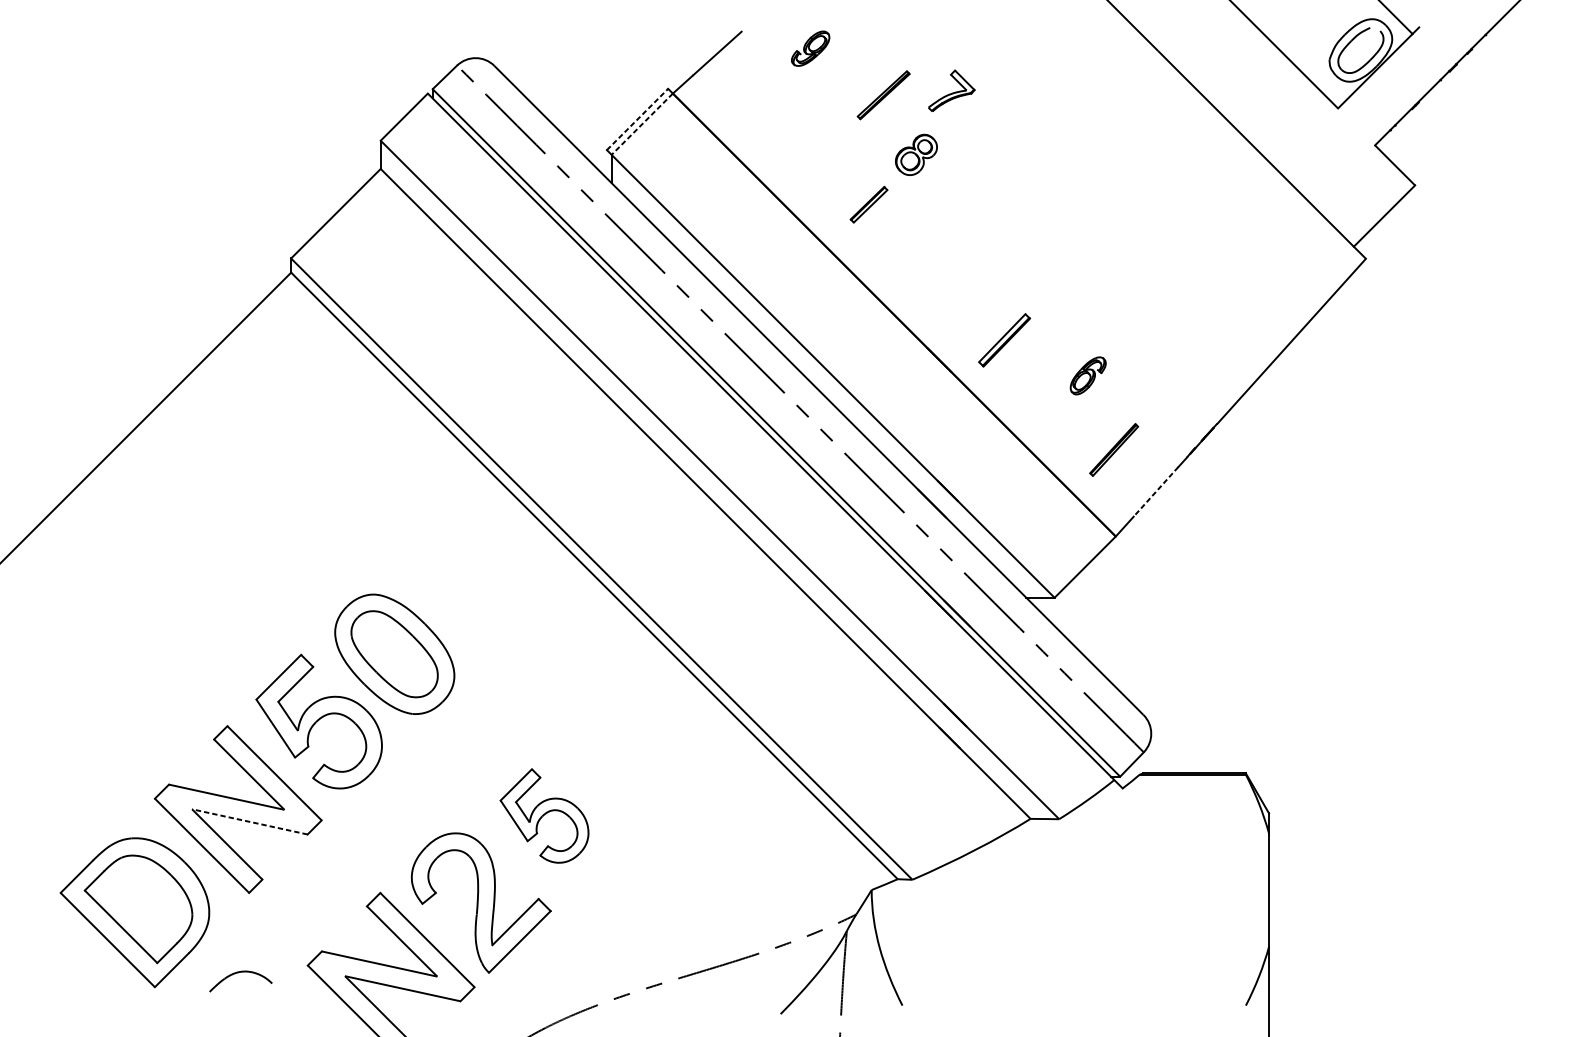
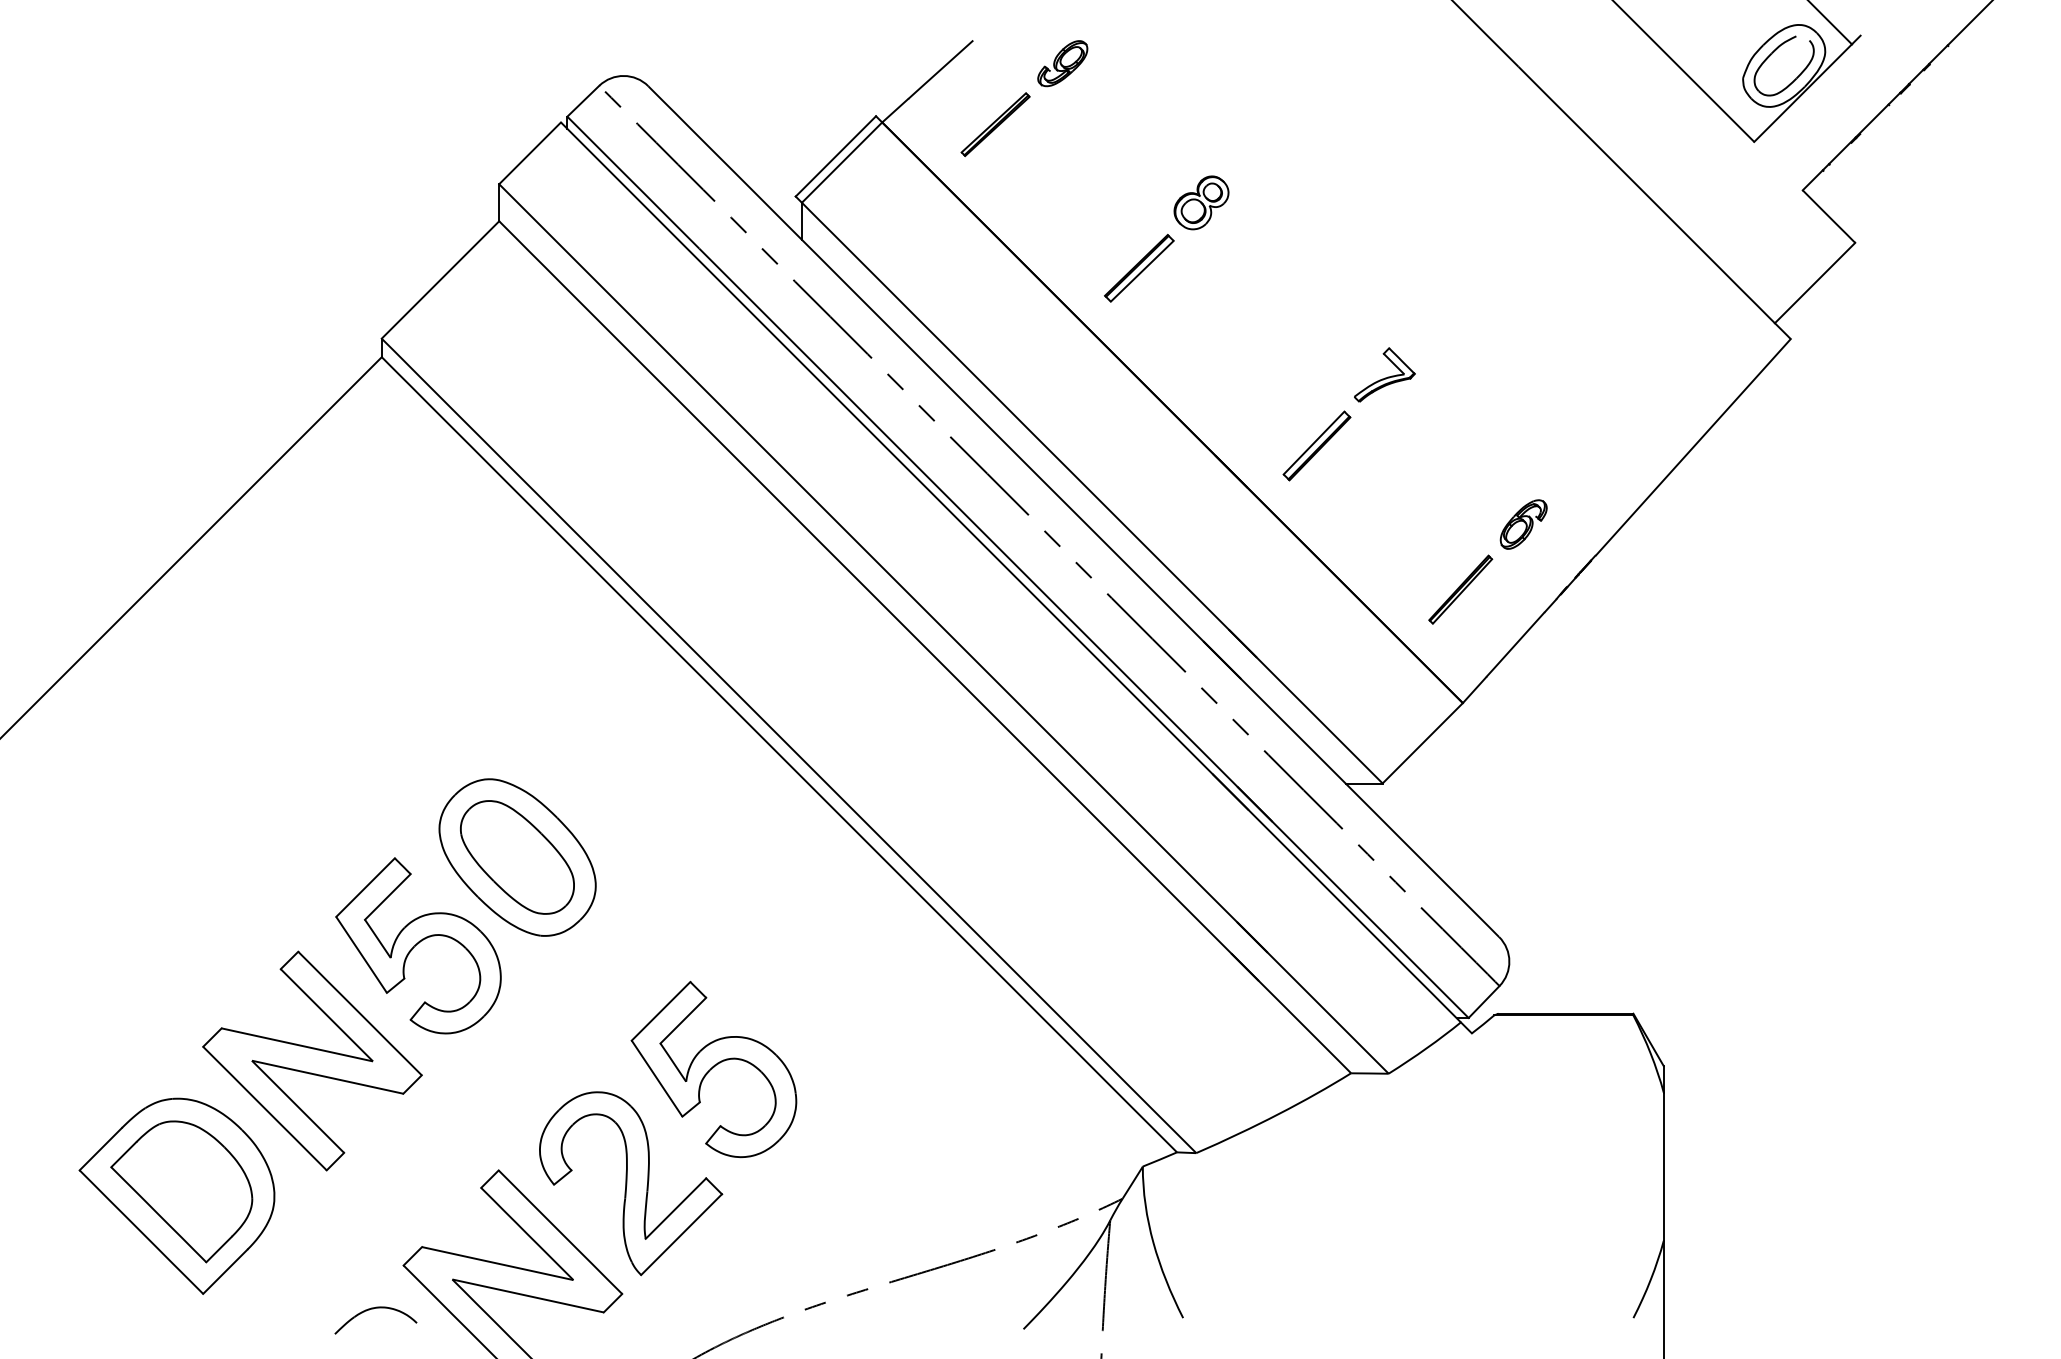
part: (951, 90) -> (1384, 374), moved
part: (883, 95) -> (995, 124), moved
line: (637, 119) -> (835, 156), dashed -> solid
line: (642, 124) -> (842, 162), dashed -> solid
part: (869, 204) -> (1139, 267), size x1.43
part: (1088, 375) -> (1523, 524), moved
line: (1155, 492) -> (1515, 645), dashed -> solid
part: (544, 815) -> (713, 1069), size x1.43
line: (249, 822) -> (327, 1077), dashed -> solid
part: (239, 973) -> (373, 1309), moved

